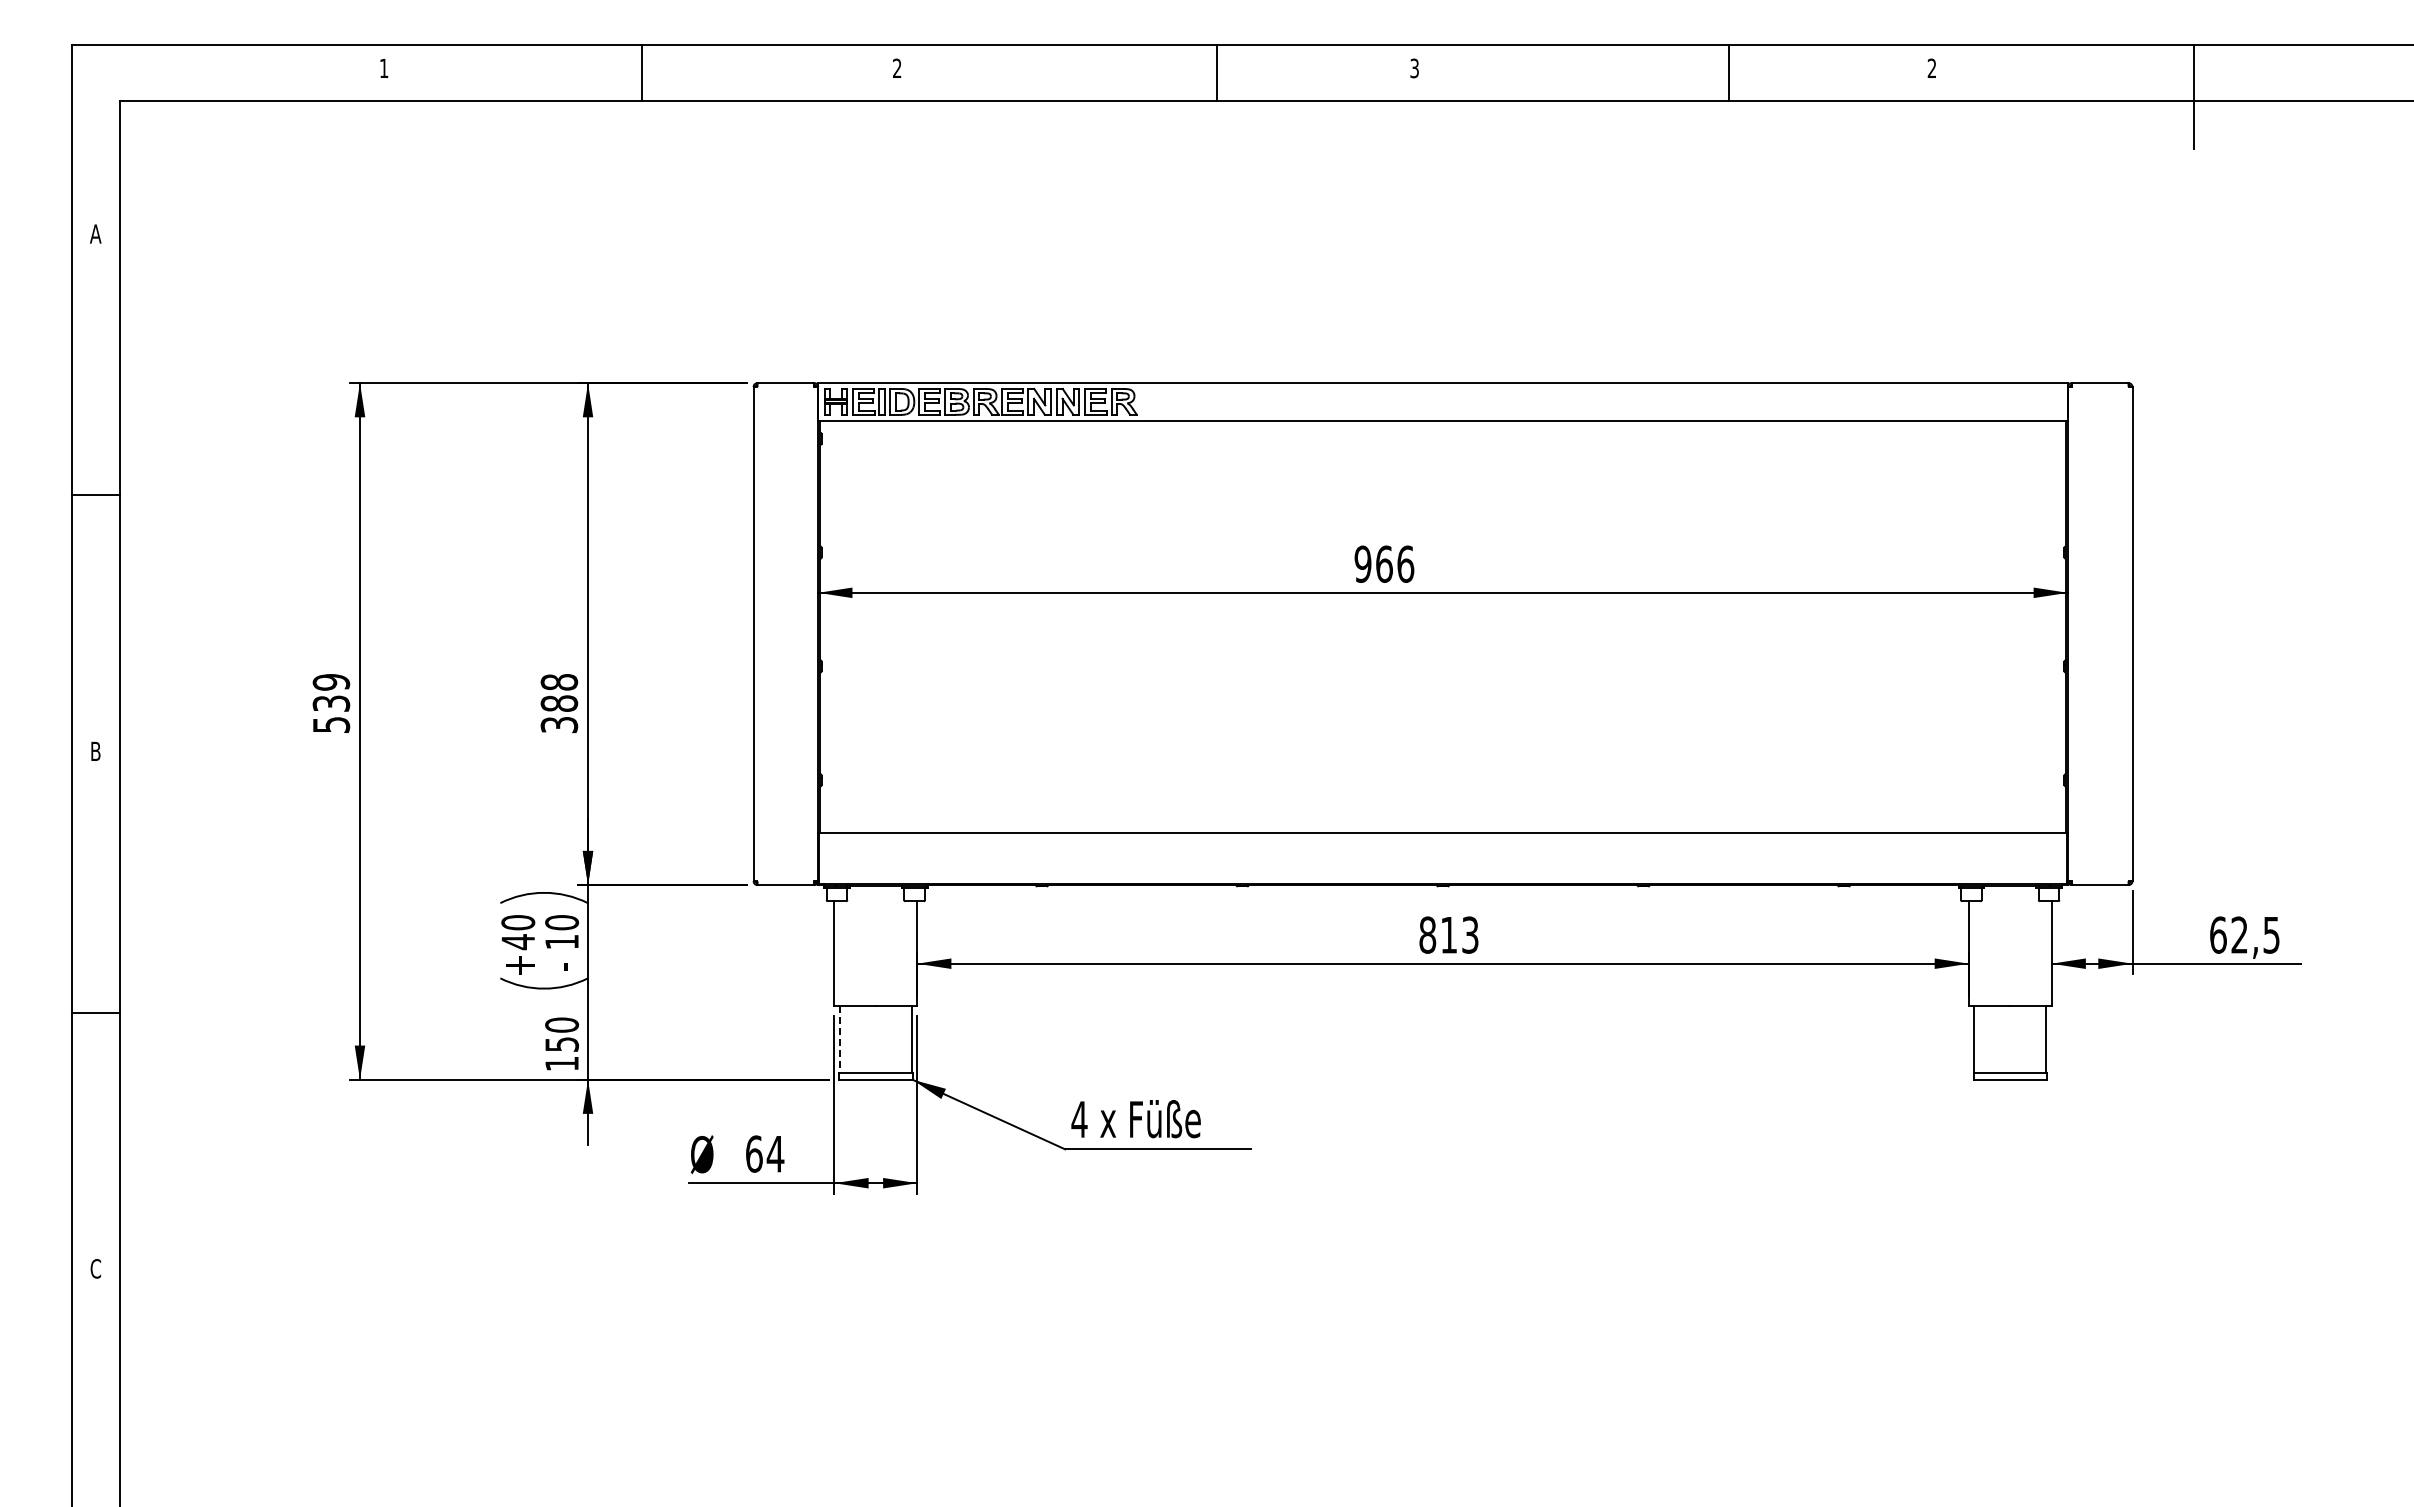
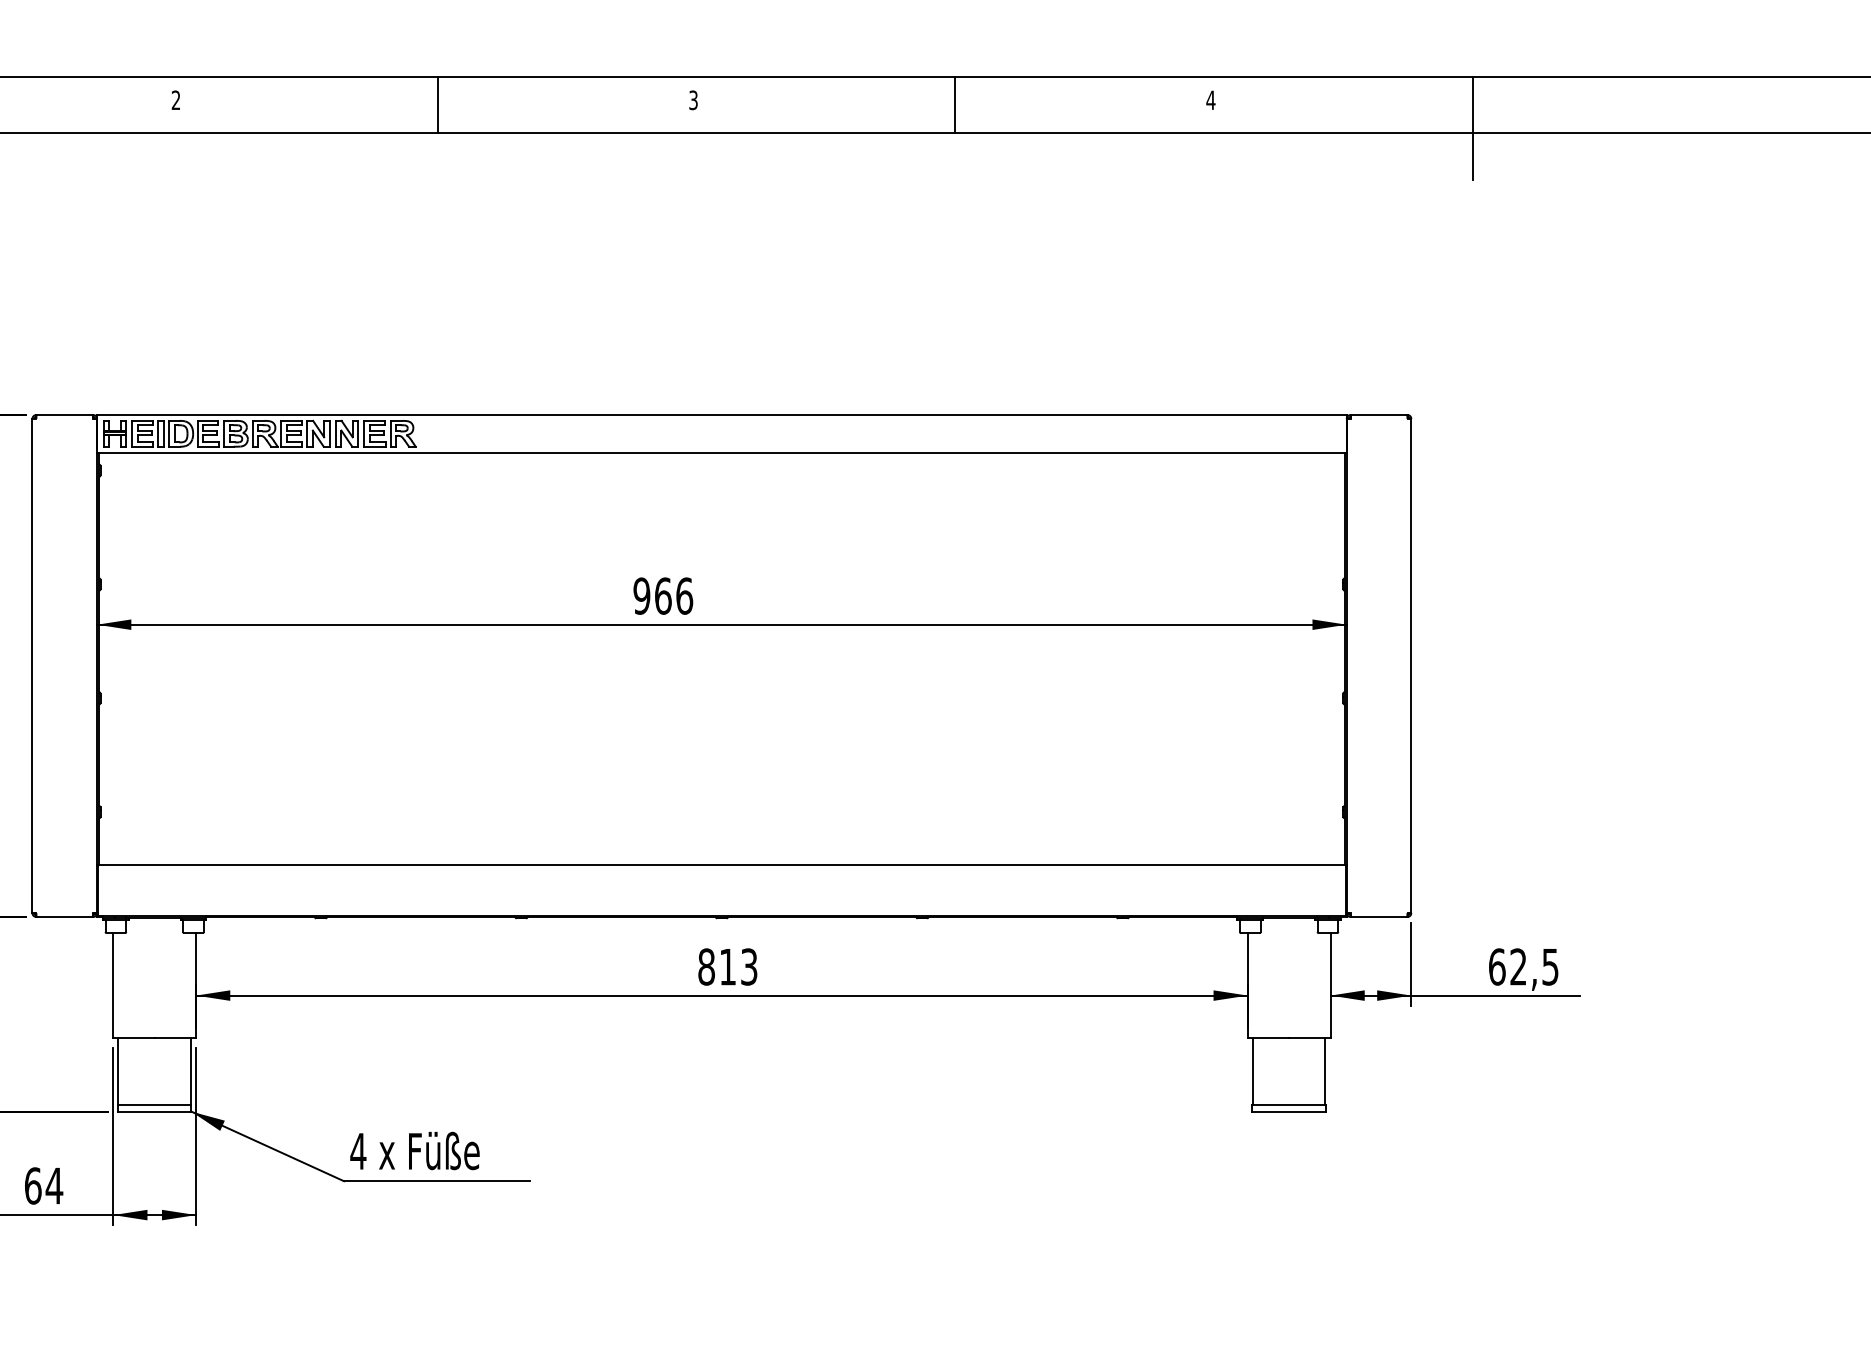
text: (1931, 67) -> (1210, 99), 2 -> 4
line: (1216, 73) -> (437, 105), moved
line: (1729, 73) -> (955, 105), moved
line: (839, 1039) -> (118, 1071), dashed -> solid

